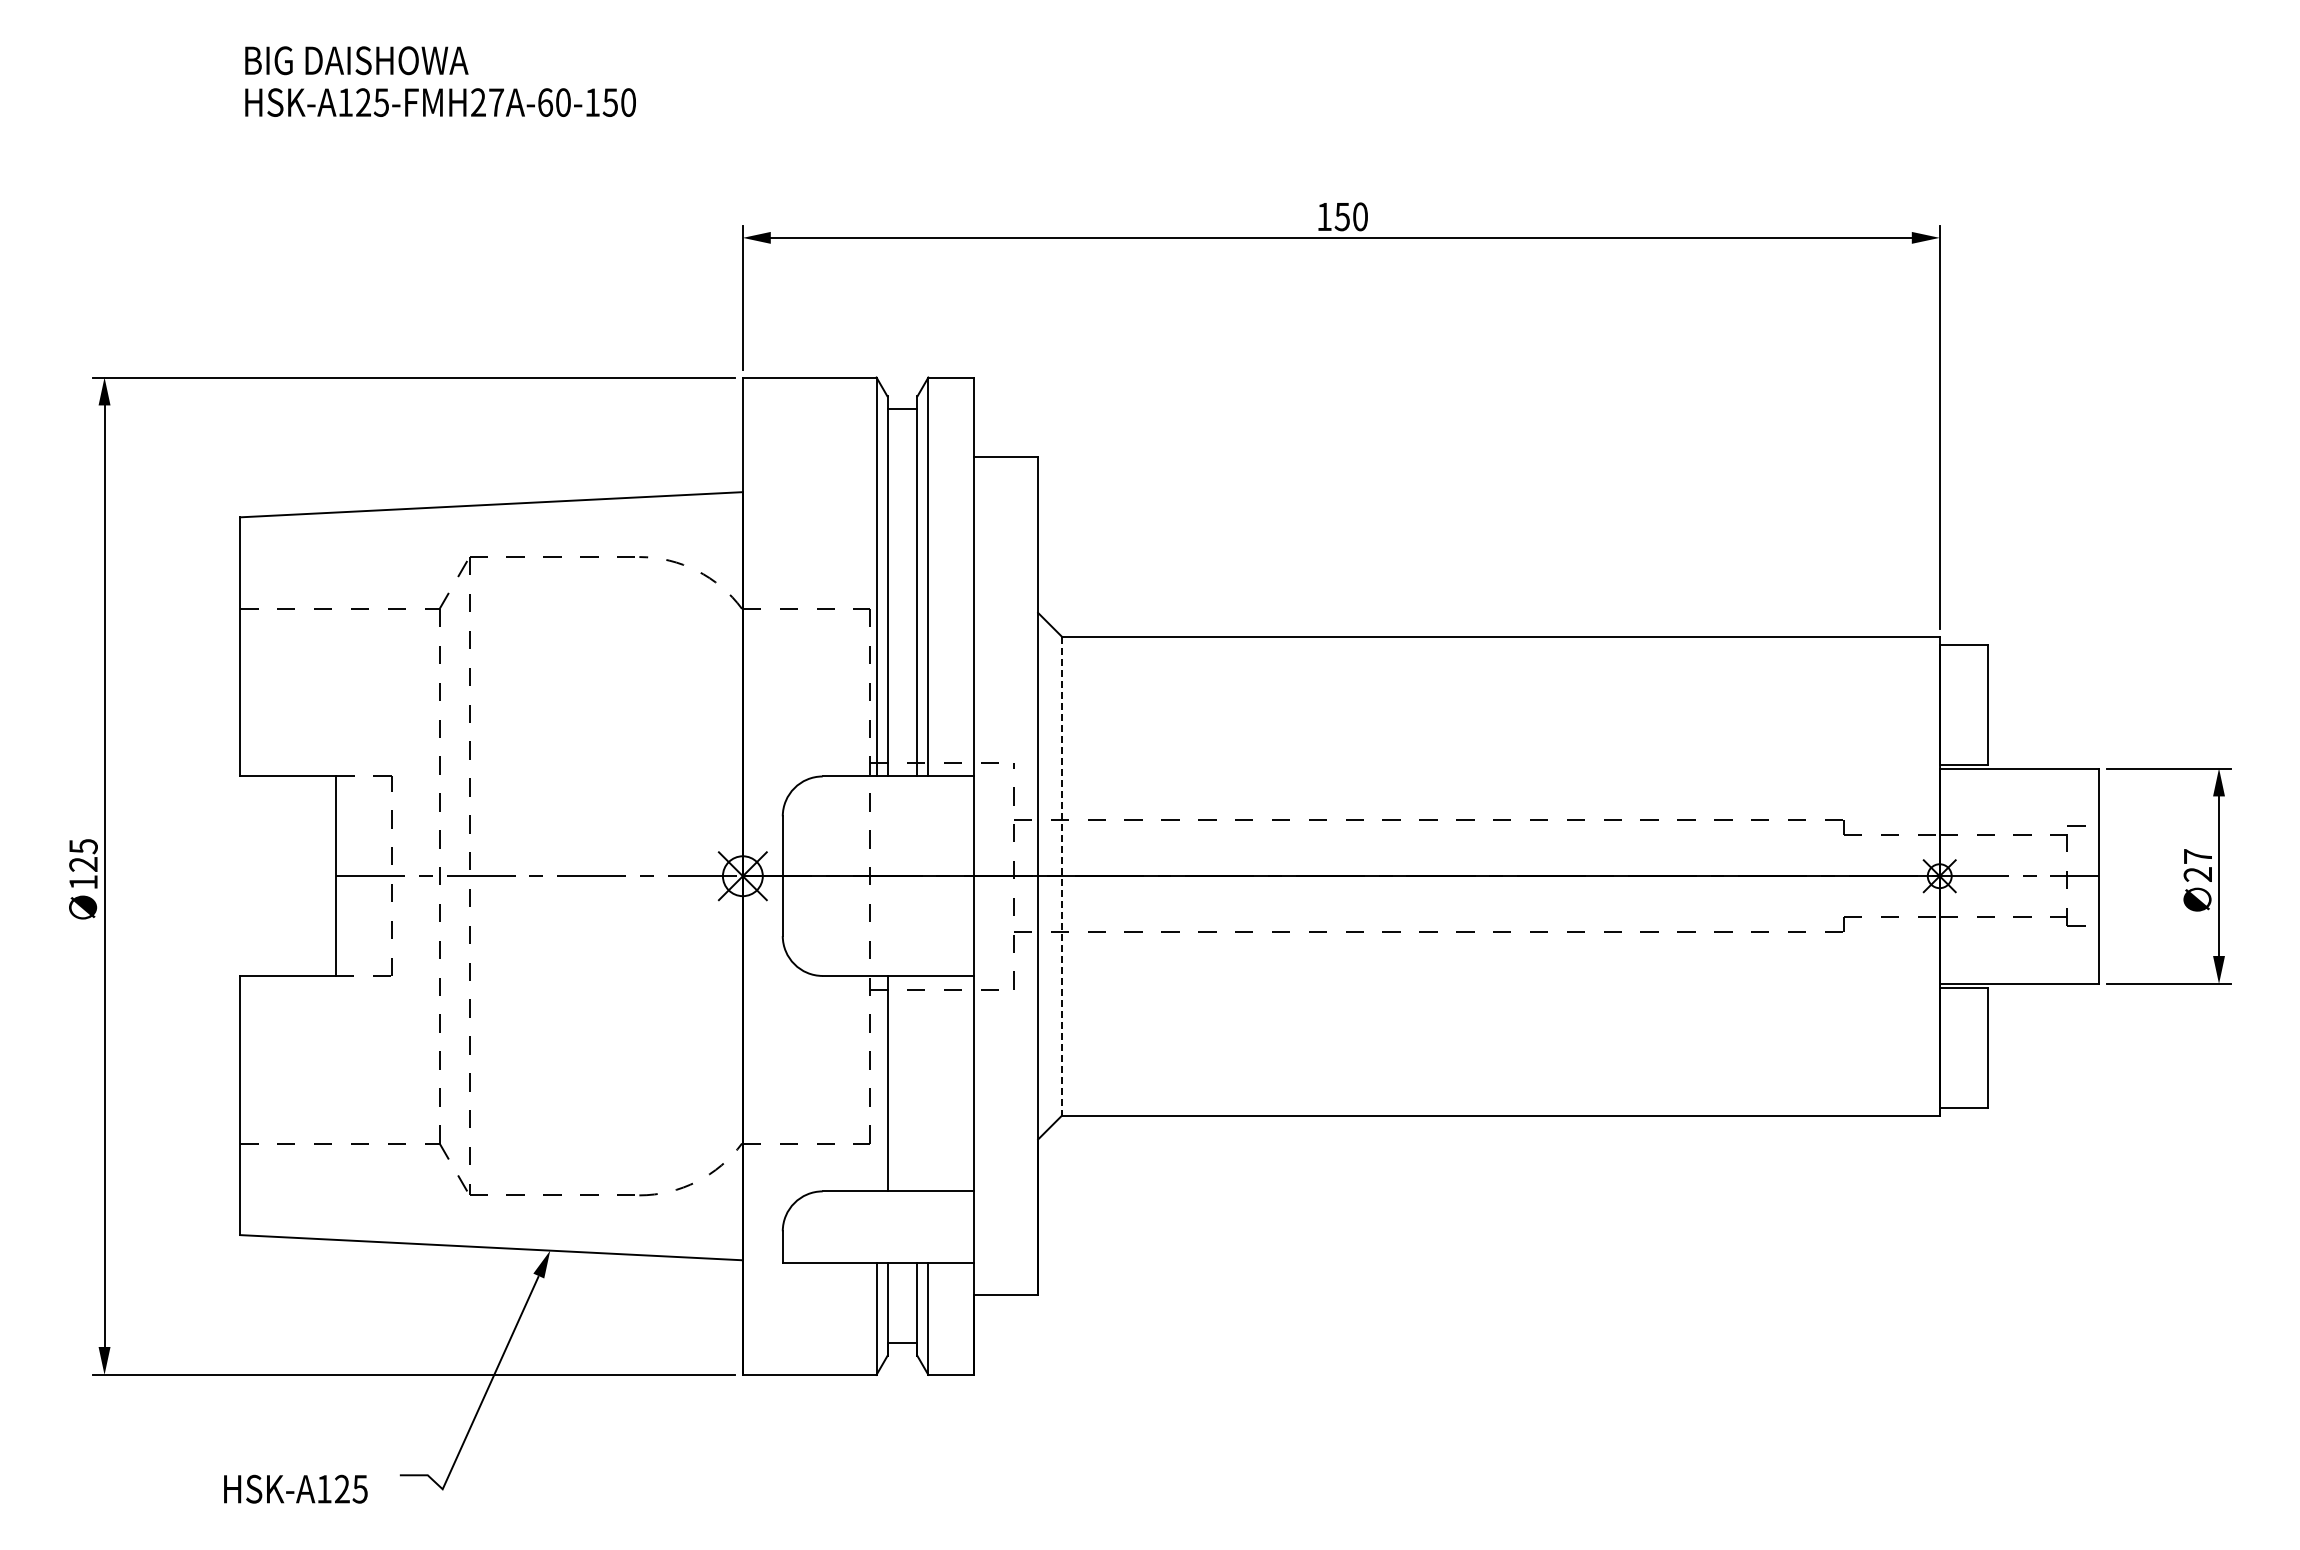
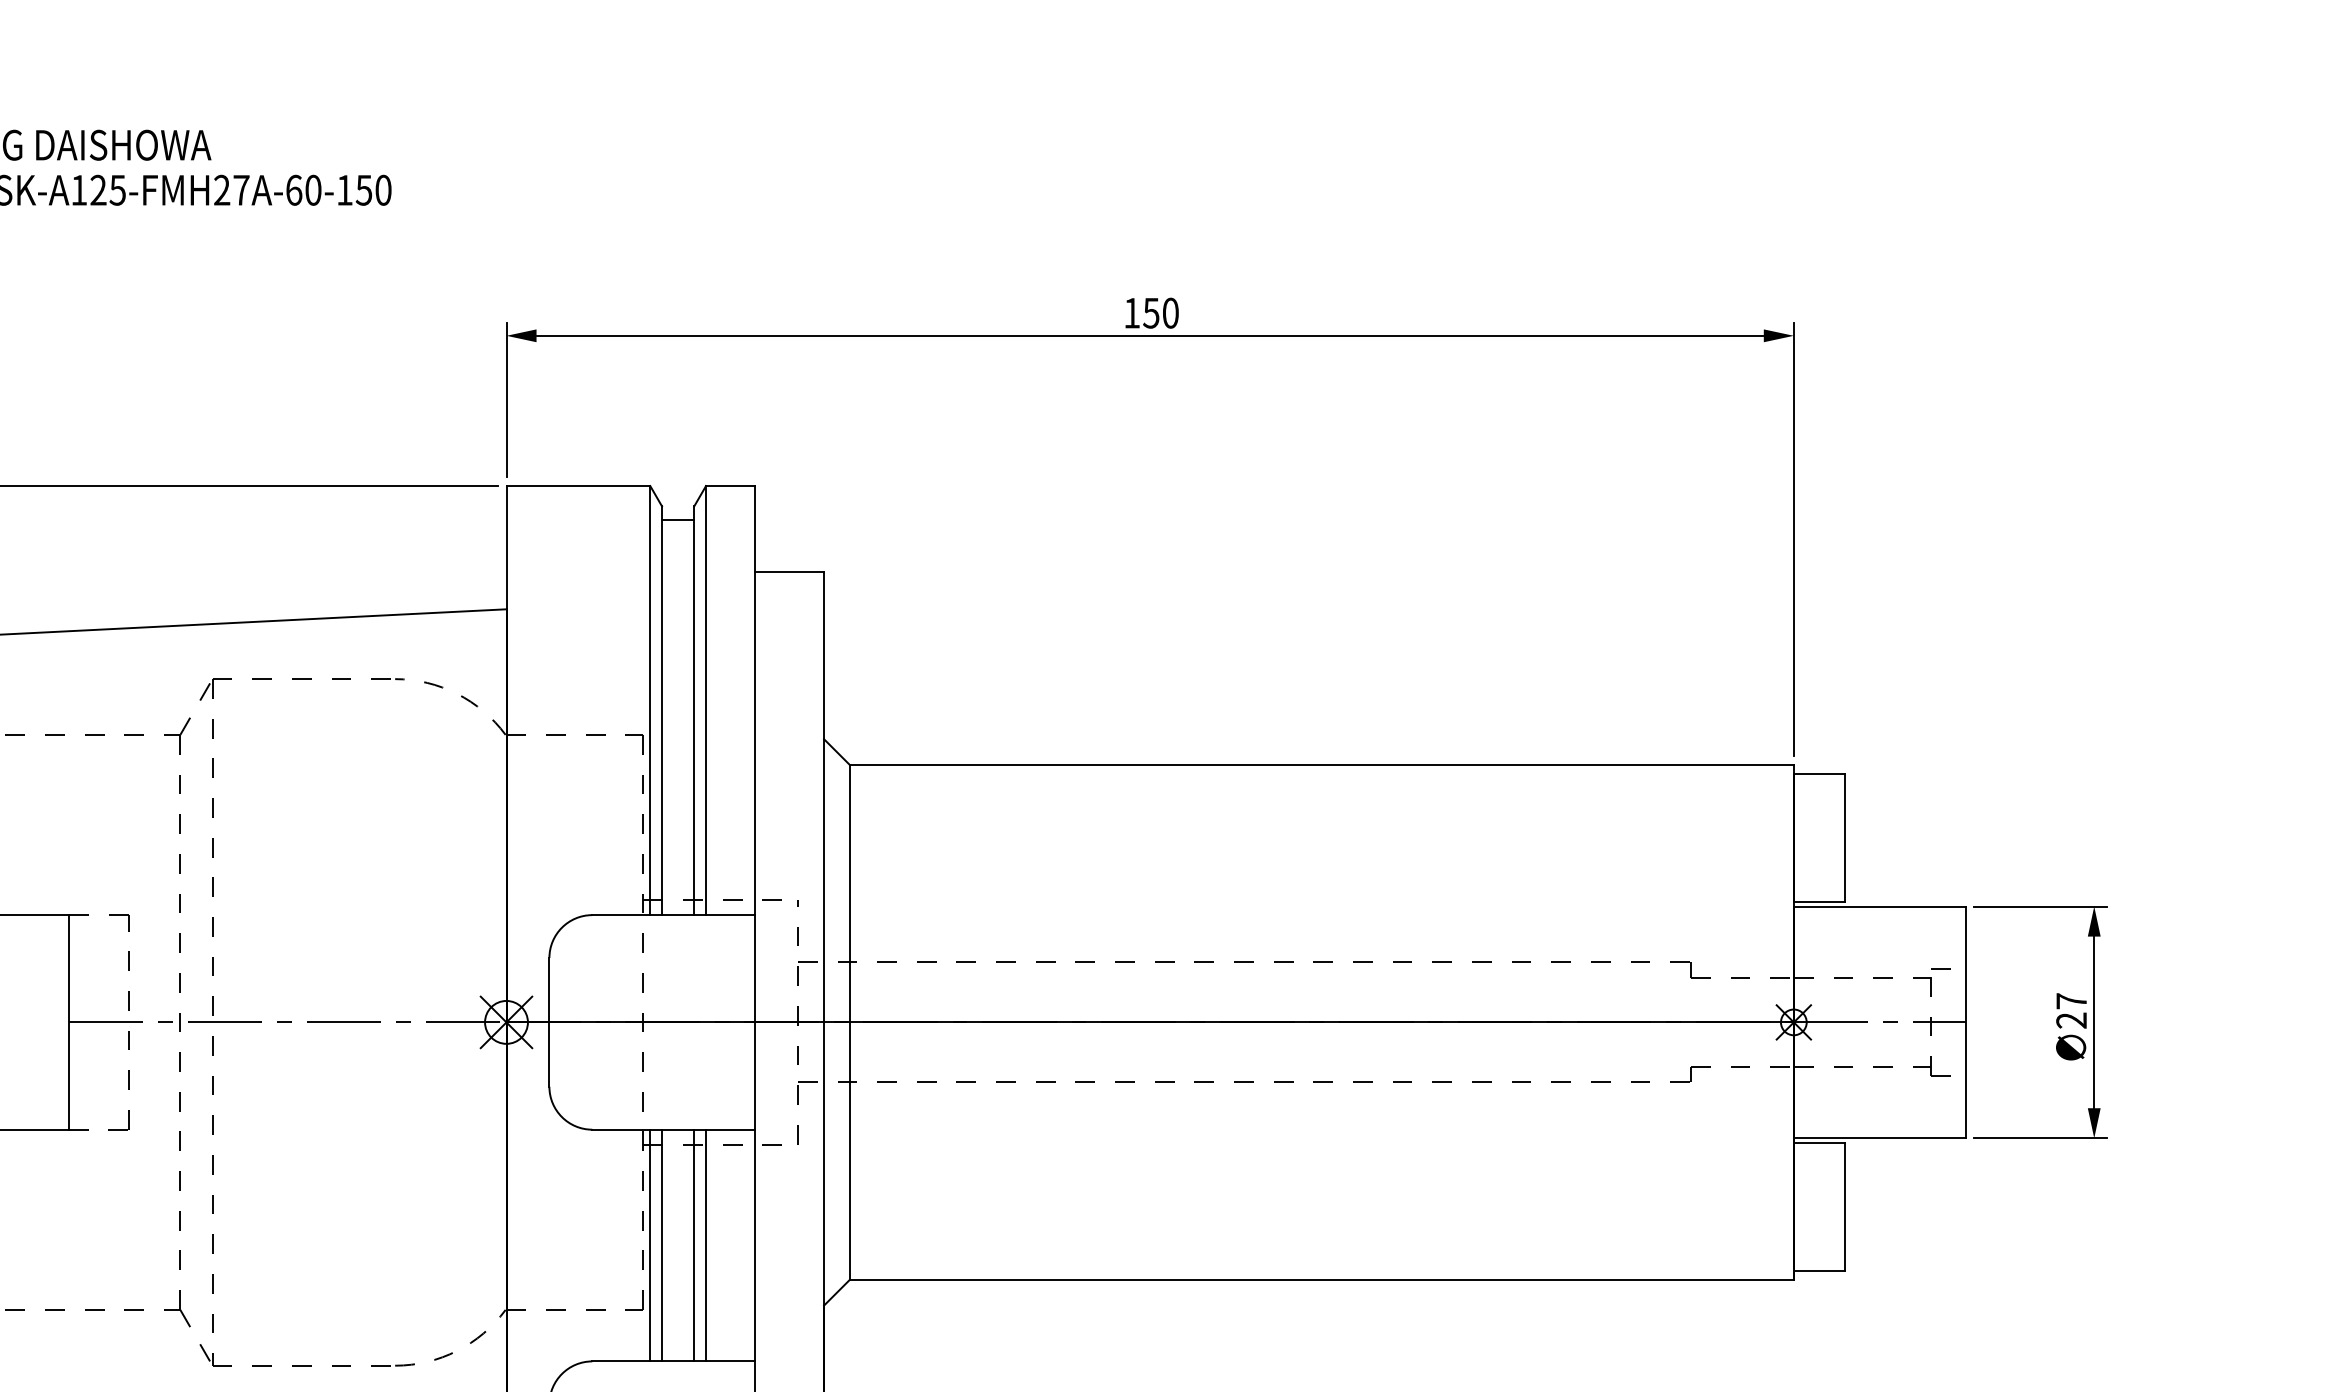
line: (1062, 876) -> (850, 1022), dashed -> solid
line: (876, 1083) -> (650, 1245), added
line: (917, 1083) -> (694, 1245), added
line: (928, 1083) -> (706, 1245), added

